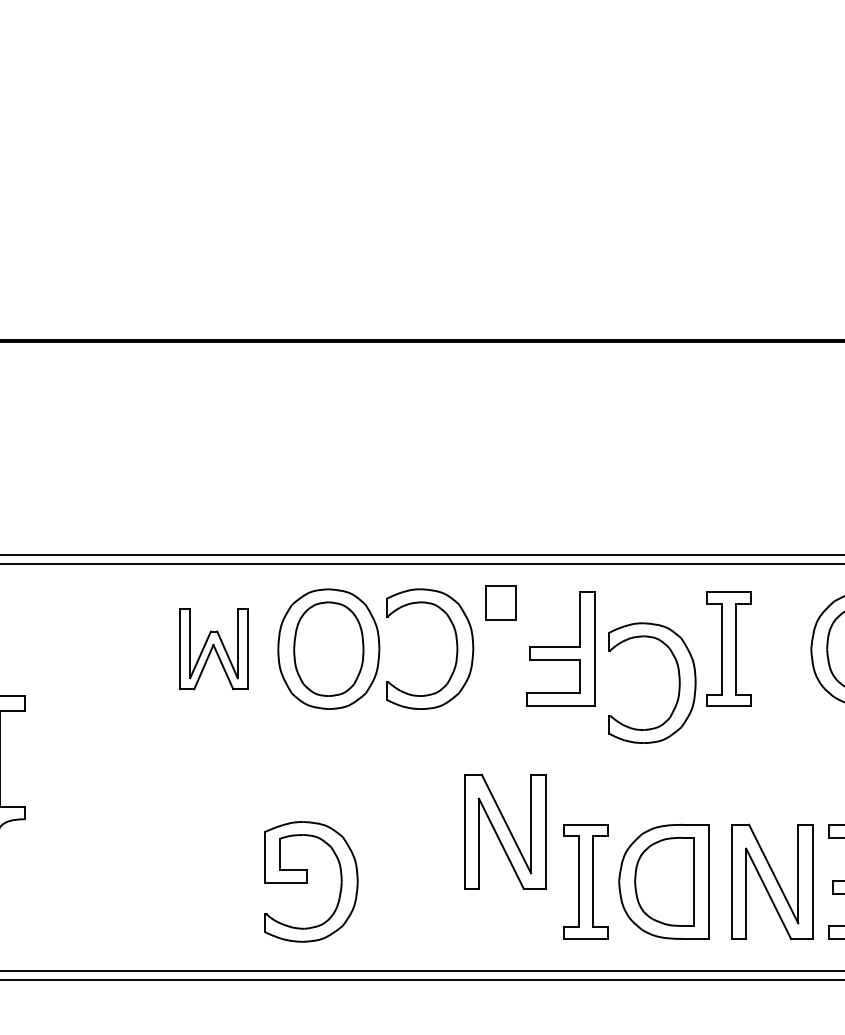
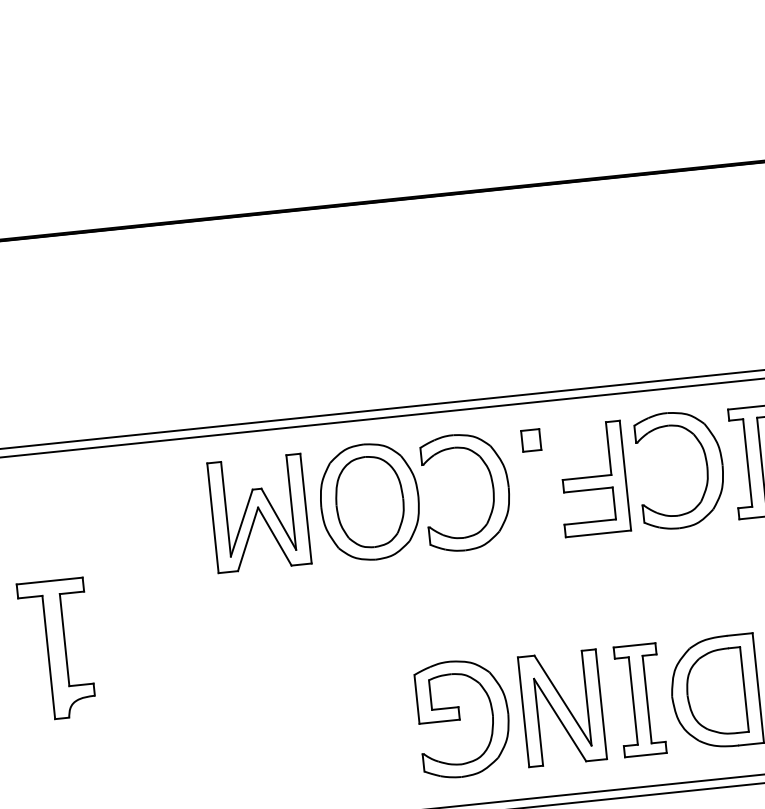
part: (501, 602) -> (531, 439), size x0.62
part: (213, 649) -> (258, 513), size x1.43
part: (678, 682) -> (706, 466), moved
part: (505, 831) -> (562, 707), moved
part: (311, 881) -> (463, 718), moved

